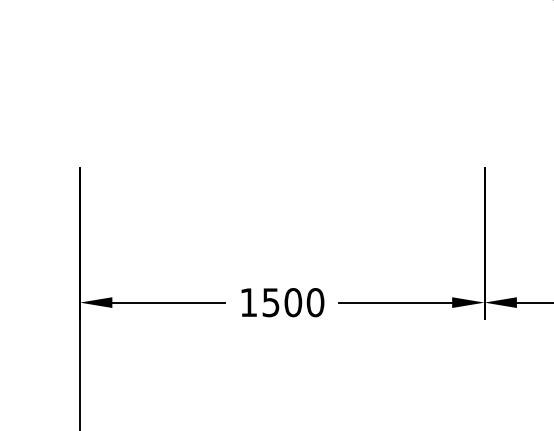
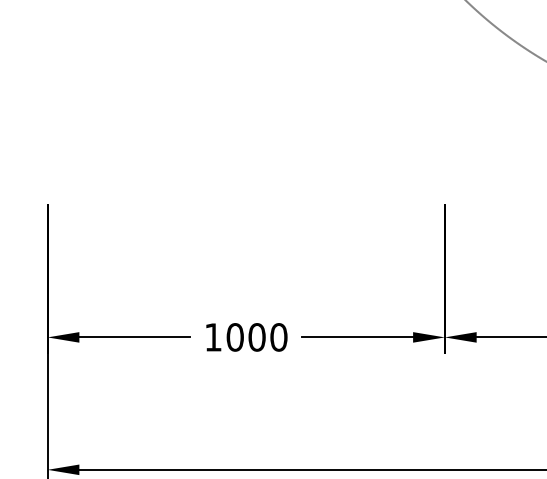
text: (270, 302) -> (234, 337), 1500 -> 1000

